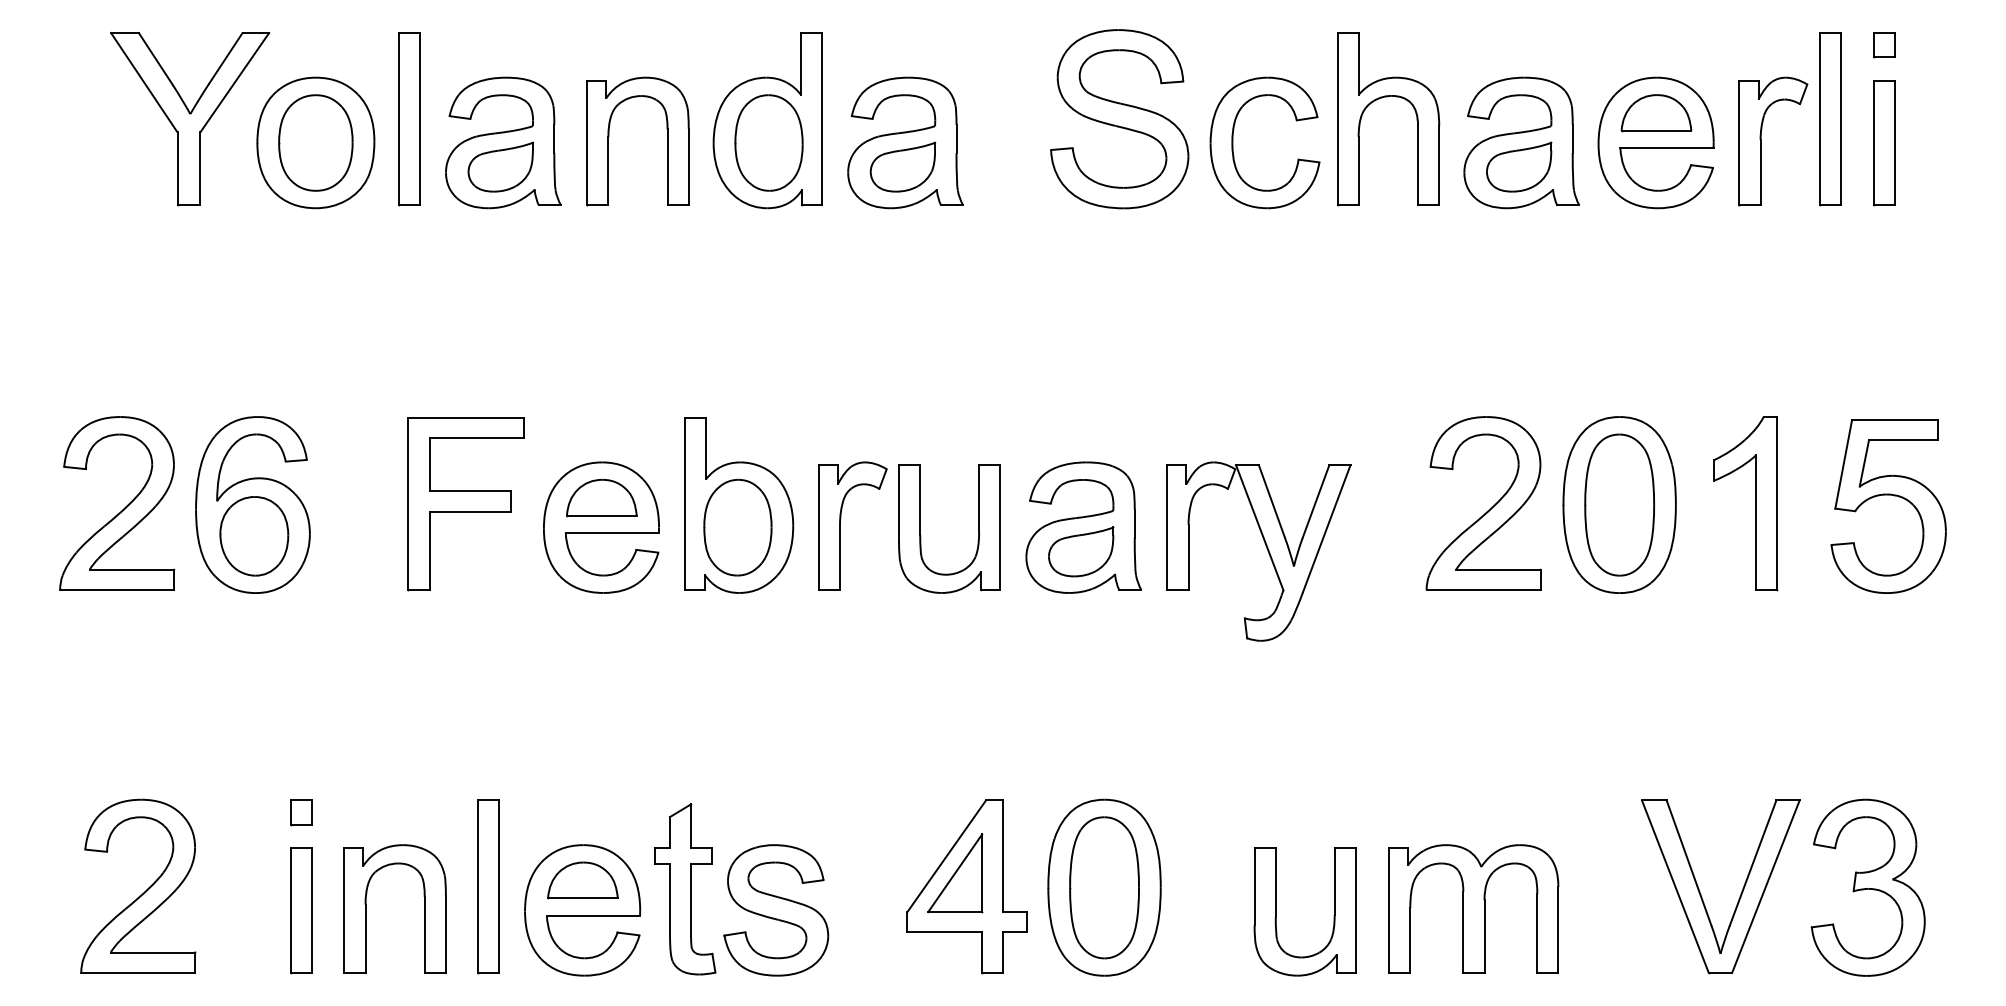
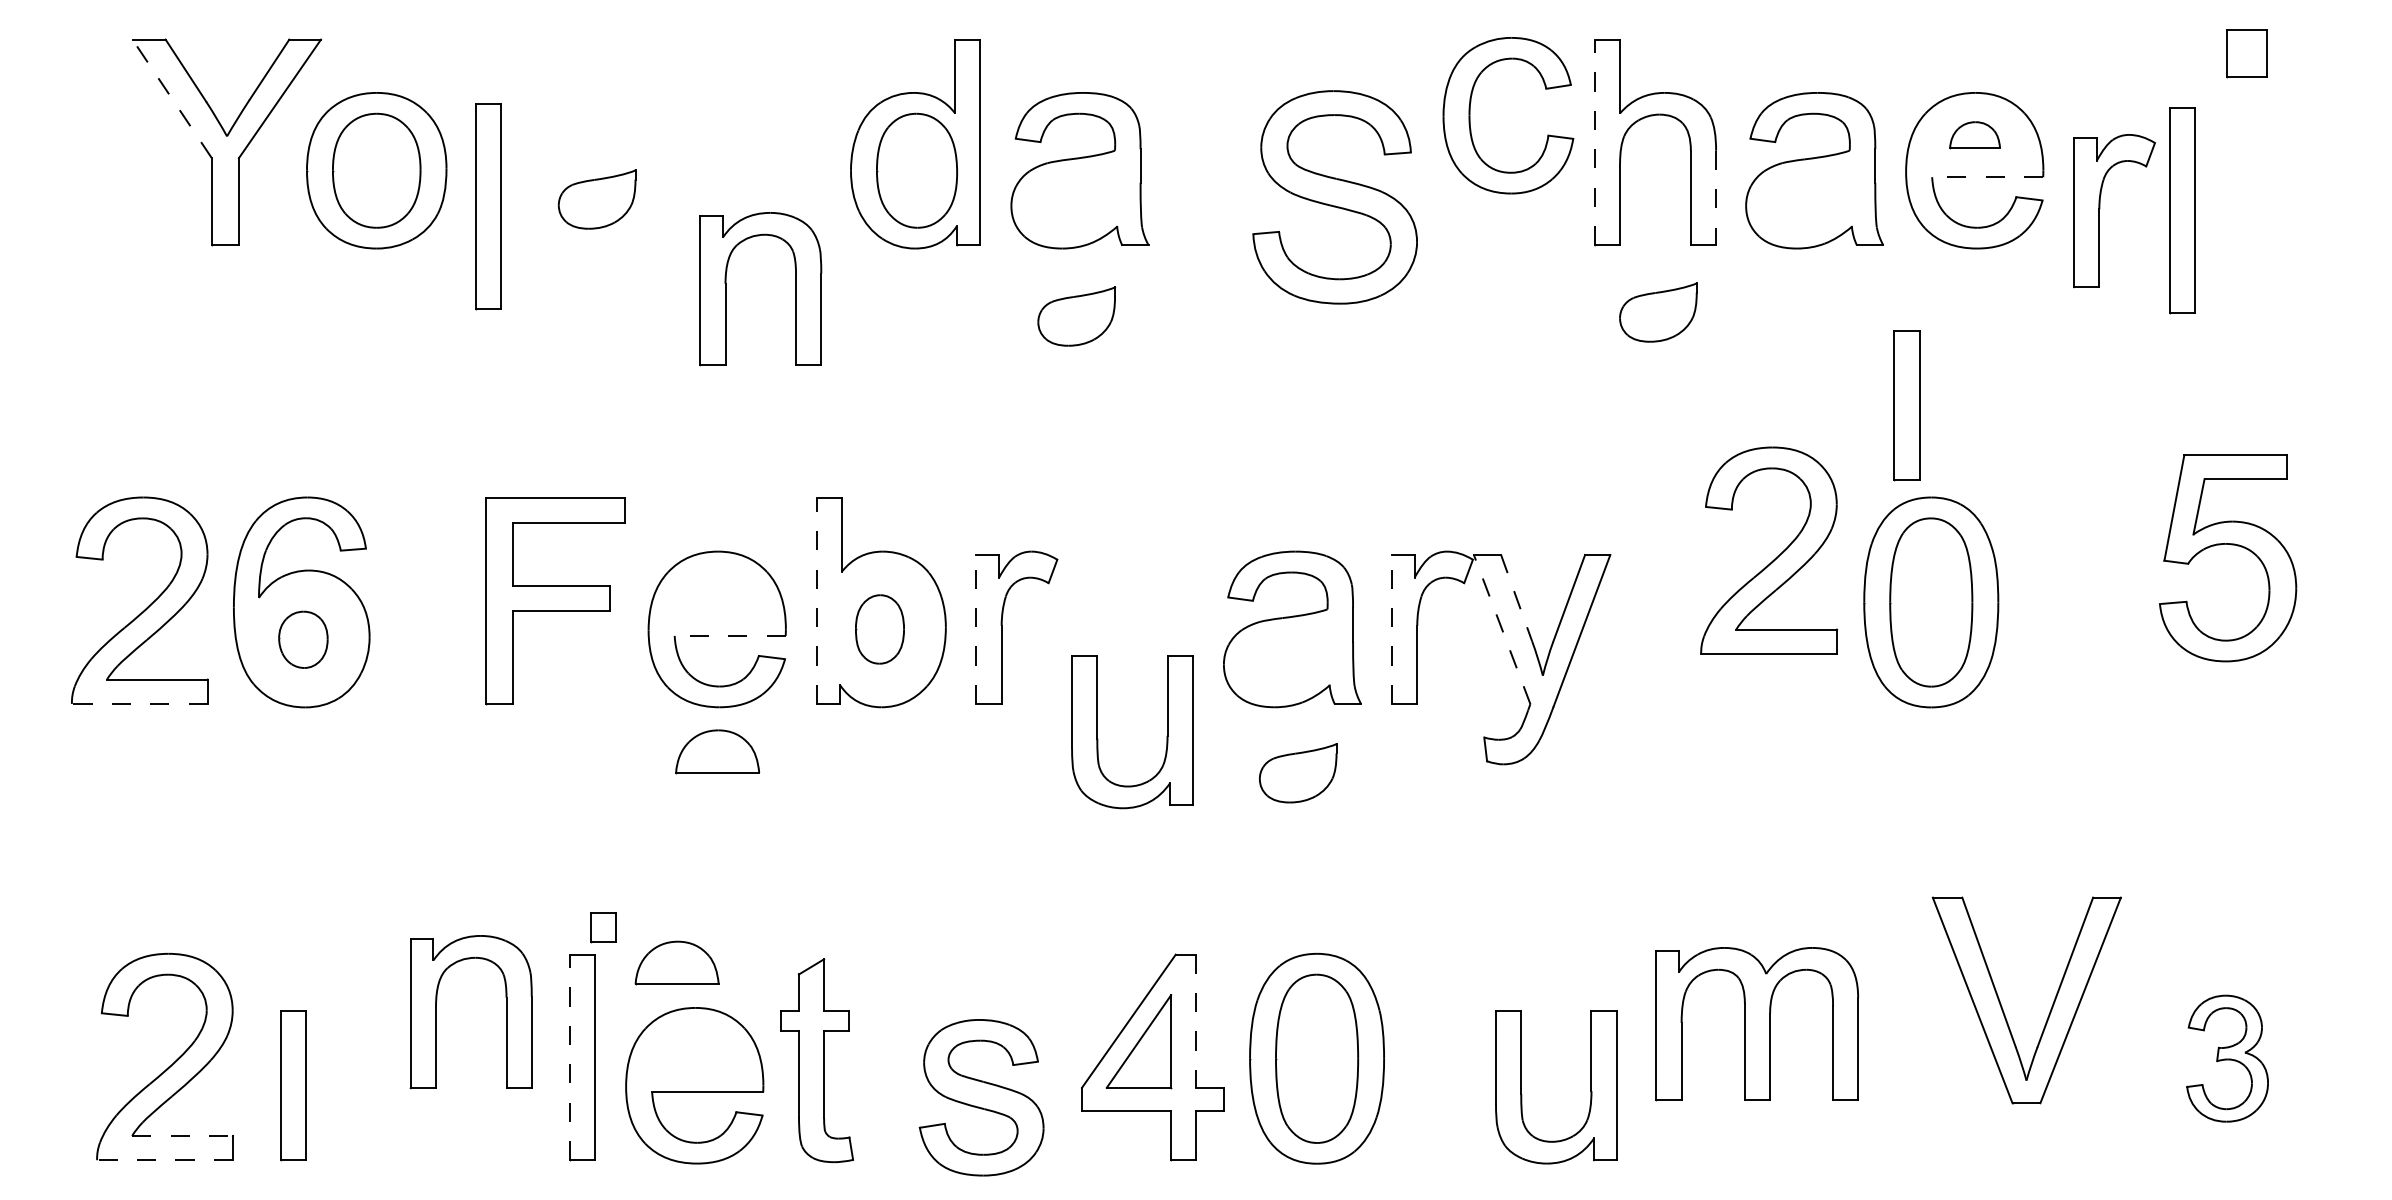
part: (1884, 45) -> (2246, 54), size x1.6
line: (143, 82) -> (171, 98), solid -> dashed
part: (1655, 112) -> (1974, 134), size x0.6
part: (409, 119) -> (488, 206), moved
part: (1119, 119) -> (1334, 197), moved
line: (1337, 119) -> (1594, 142), solid -> dashed
part: (1830, 119) -> (2182, 210), moved
part: (1761, 139) -> (2100, 208), moved
part: (609, 141) -> (726, 289), moved
part: (503, 142) -> (600, 170), removed
part: (1233, 142) -> (1470, 115), moved
part: (1884, 142) -> (1906, 405), moved
line: (1666, 148) -> (1987, 177), solid -> dashed
line: (1439, 166) -> (1716, 198), solid -> dashed
part: (902, 167) -> (1076, 316), moved
part: (1519, 167) -> (1658, 312), moved
part: (1891, 495) -> (2231, 545), moved
part: (601, 497) -> (717, 751), moved
line: (1271, 501) -> (1516, 598), solid -> dashed
line: (684, 504) -> (816, 601), solid -> dashed
part: (1755, 504) -> (2093, 601), removed
part: (1489, 509) -> (1775, 557), moved
line: (818, 526) -> (976, 628), solid -> dashed
line: (1167, 526) -> (1392, 628), solid -> dashed
part: (737, 527) -> (879, 629), size x0.6
line: (1260, 527) -> (1502, 629), solid -> dashed
line: (612, 532) -> (730, 635), solid -> dashed
part: (978, 532) -> (1166, 736), moved
part: (254, 536) -> (303, 639), size x0.6
part: (1081, 552) -> (1298, 773), moved
line: (116, 589) -> (139, 703), solid -> dashed
part: (301, 812) -> (603, 927), moved
line: (1003, 856) -> (1196, 1021), solid -> dashed
part: (582, 879) -> (676, 962), moved
line: (478, 886) -> (570, 1057), solid -> dashed
part: (1868, 887) -> (2227, 1058), size x0.6
part: (1701, 894) -> (2003, 1009), moved
part: (366, 909) -> (436, 1012), moved
part: (1473, 909) -> (1757, 1024), moved
part: (301, 910) -> (293, 1085), moved
part: (776, 910) -> (981, 1097), moved
line: (153, 952) -> (183, 1135), solid -> dashed
line: (138, 973) -> (165, 1160), solid -> dashed

